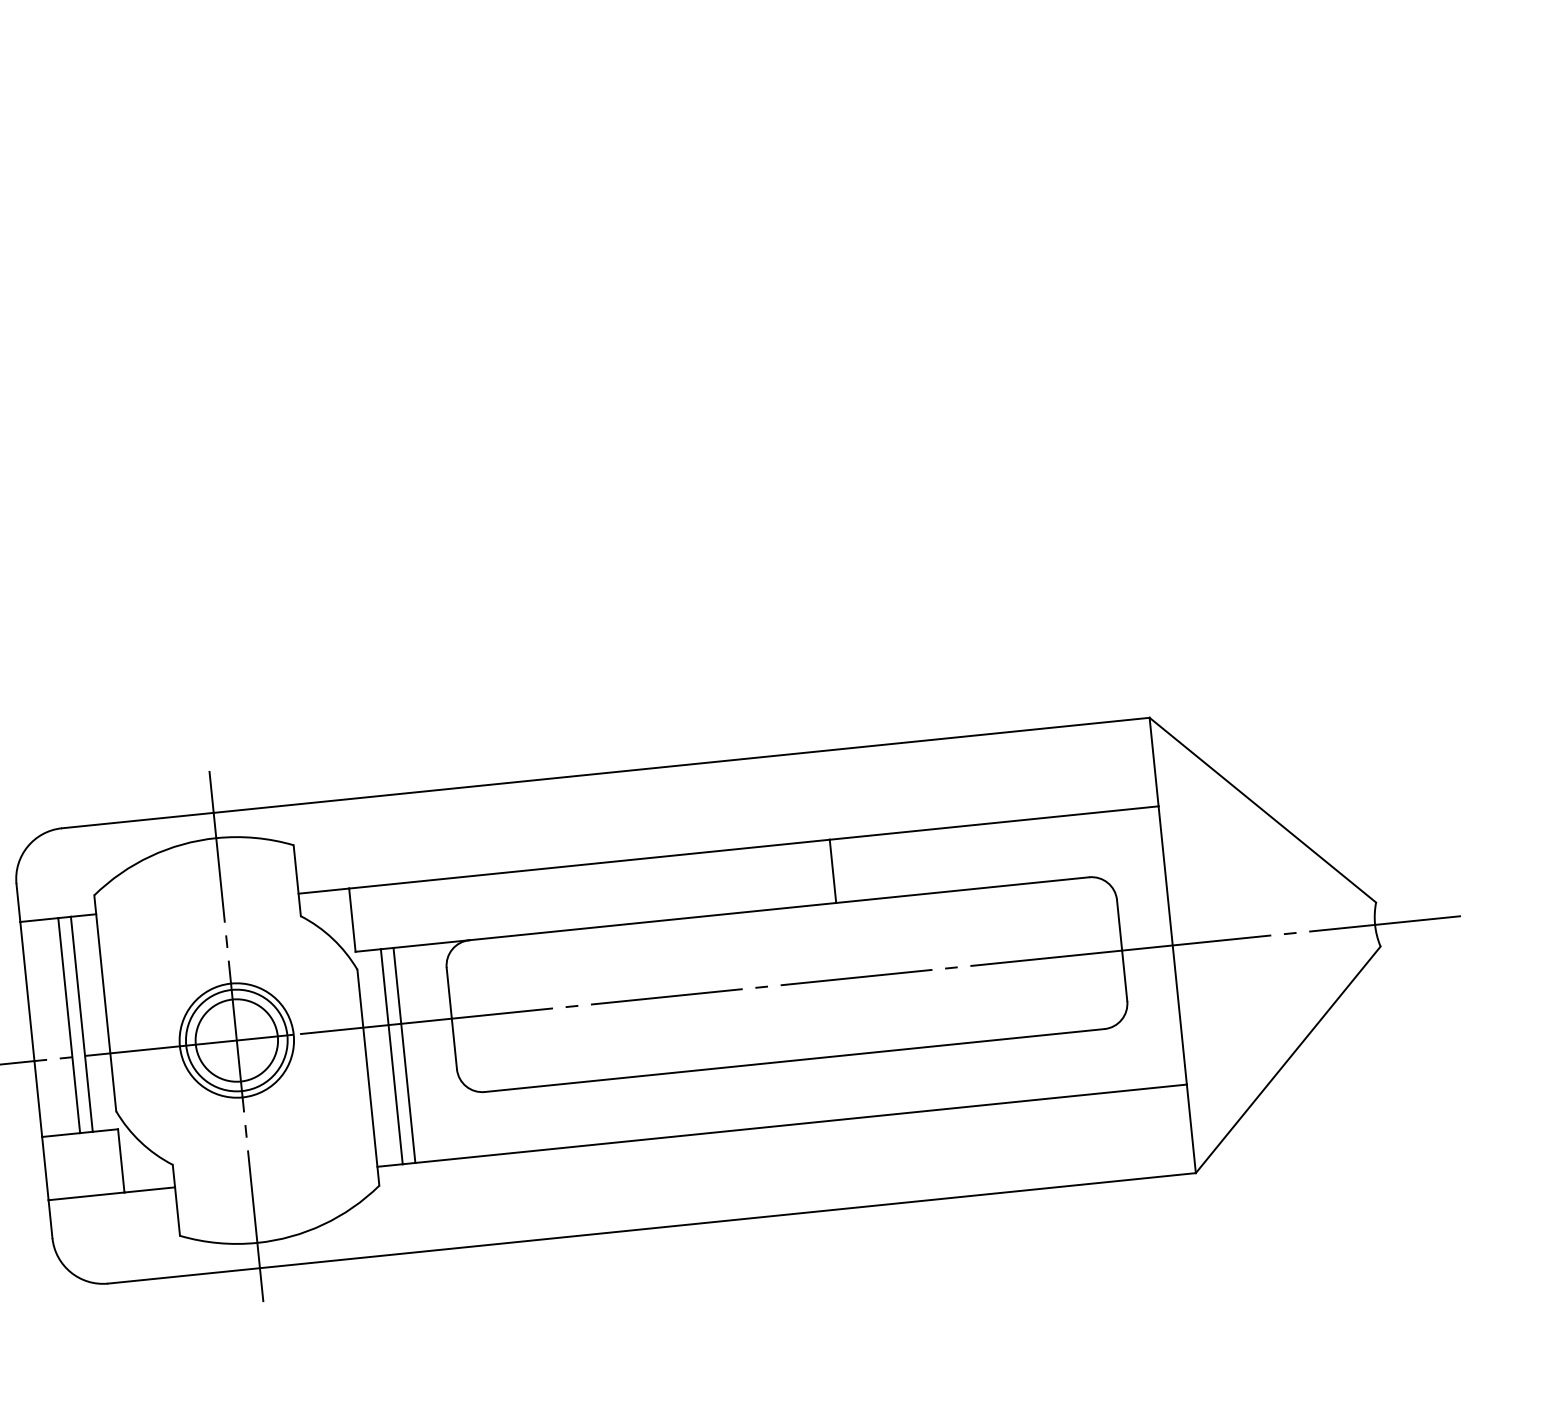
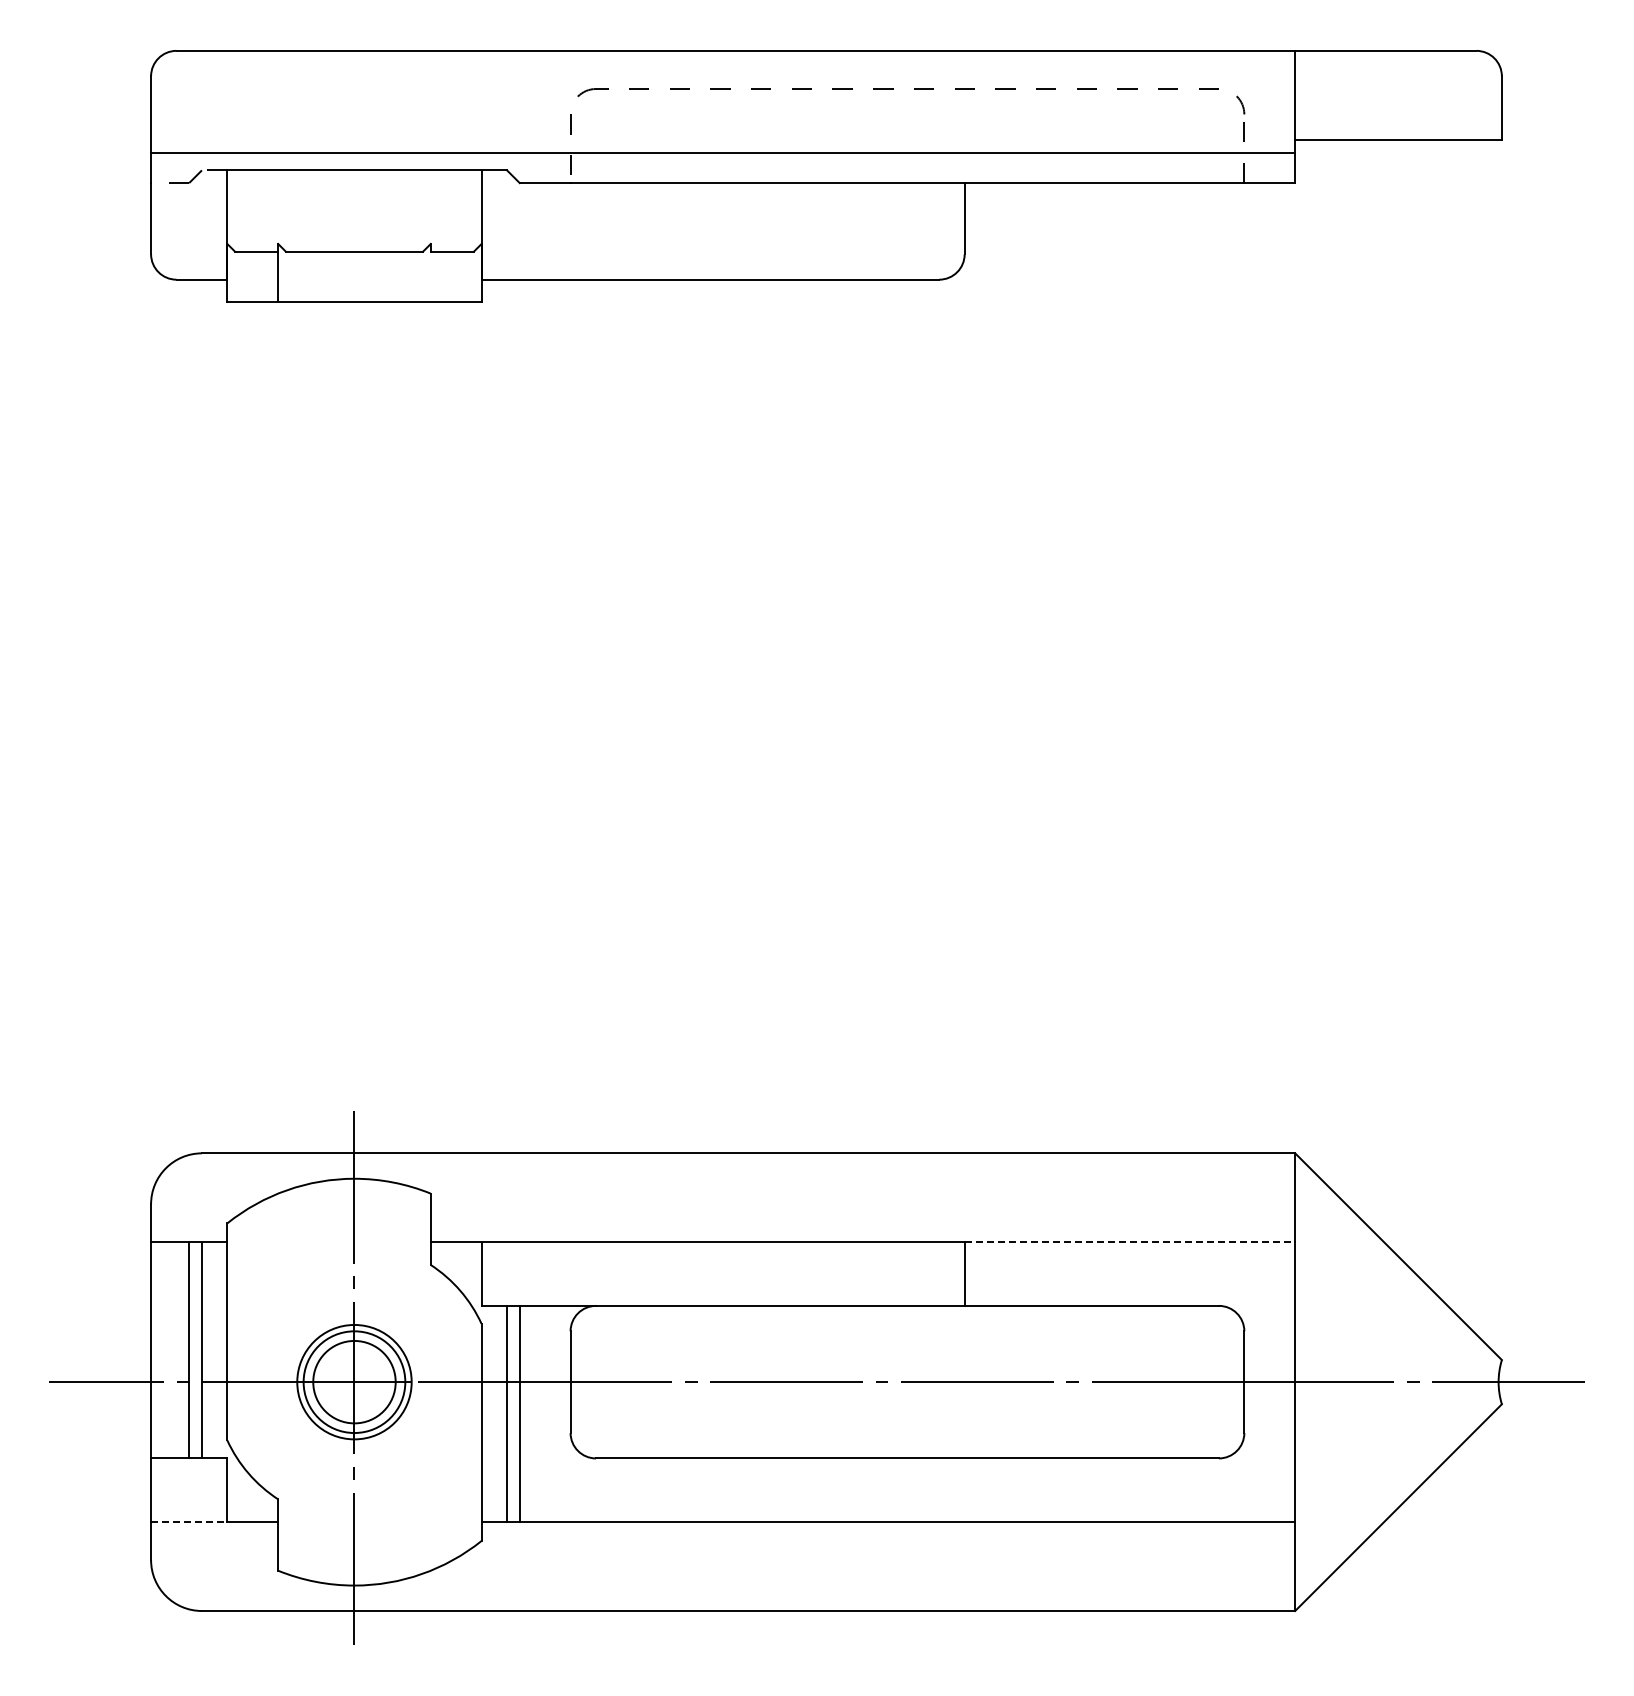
line: (994, 823) -> (1130, 1242), solid -> dashed
line: (86, 1196) -> (189, 1522), solid -> dashed

